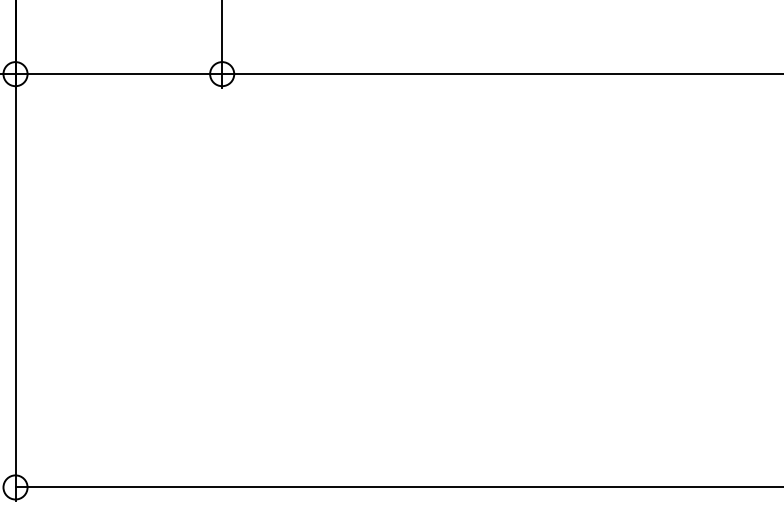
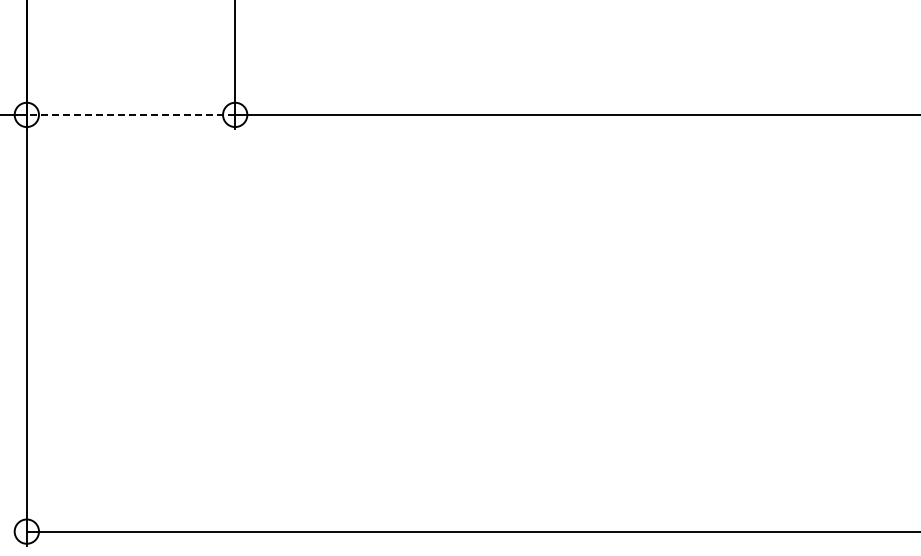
line: (118, 73) -> (130, 114), solid -> dashed

